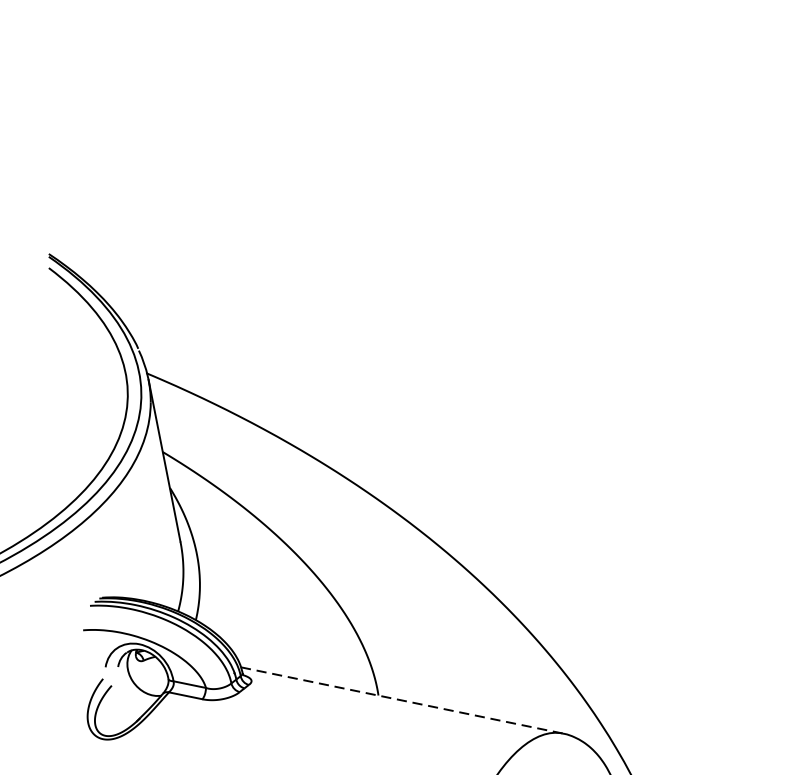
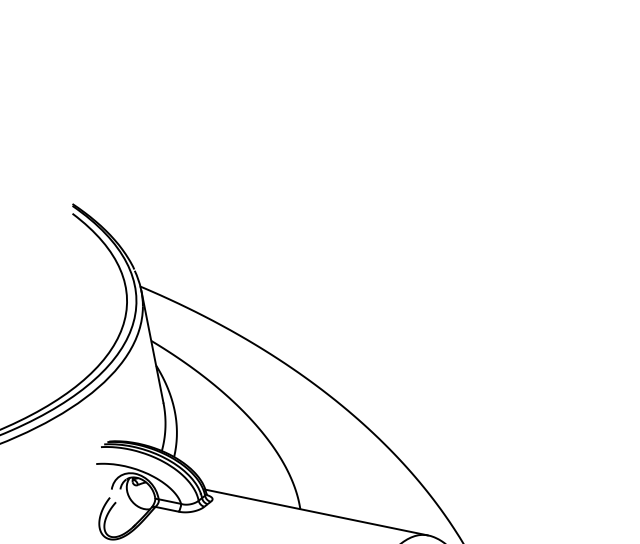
line: (401, 700) -> (316, 512), dashed -> solid

